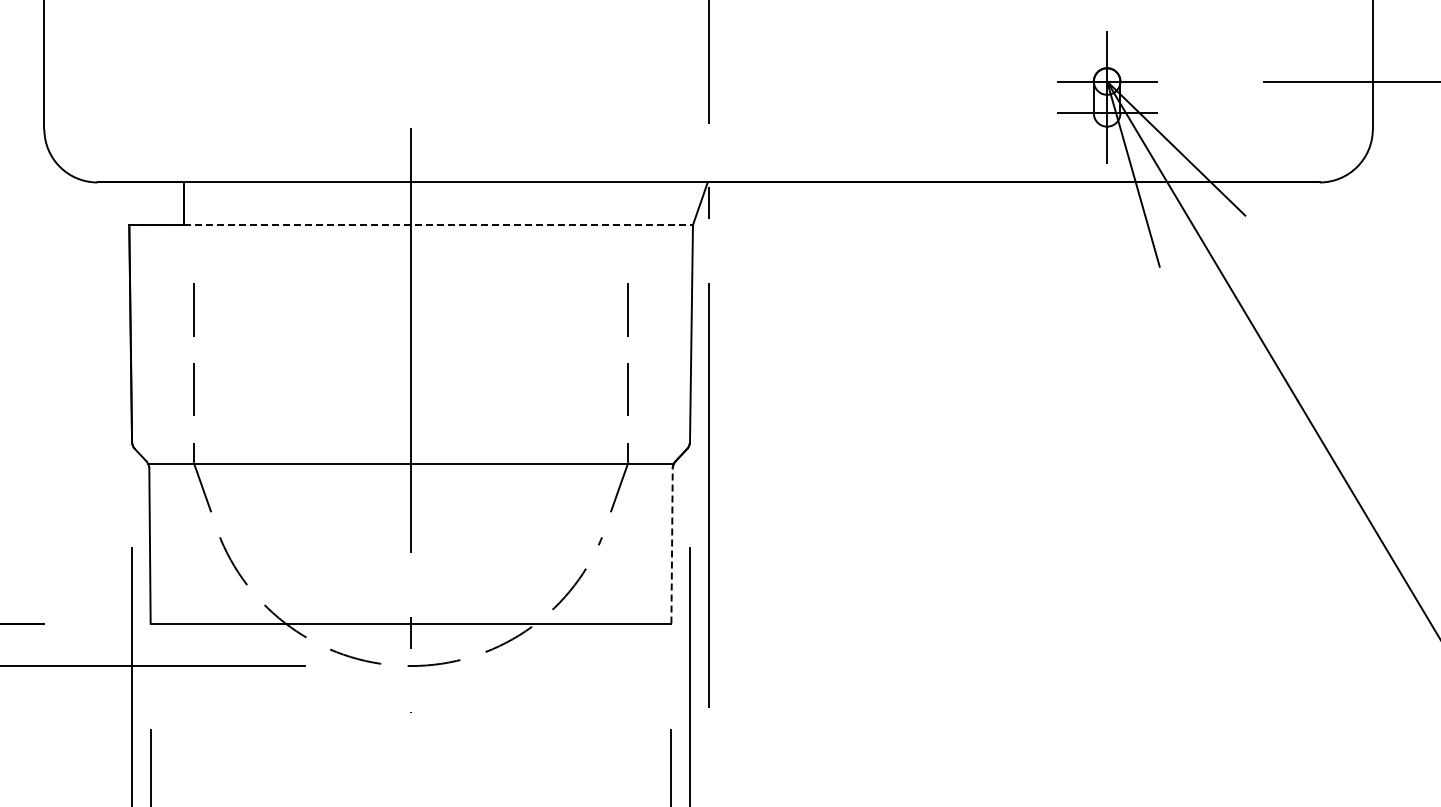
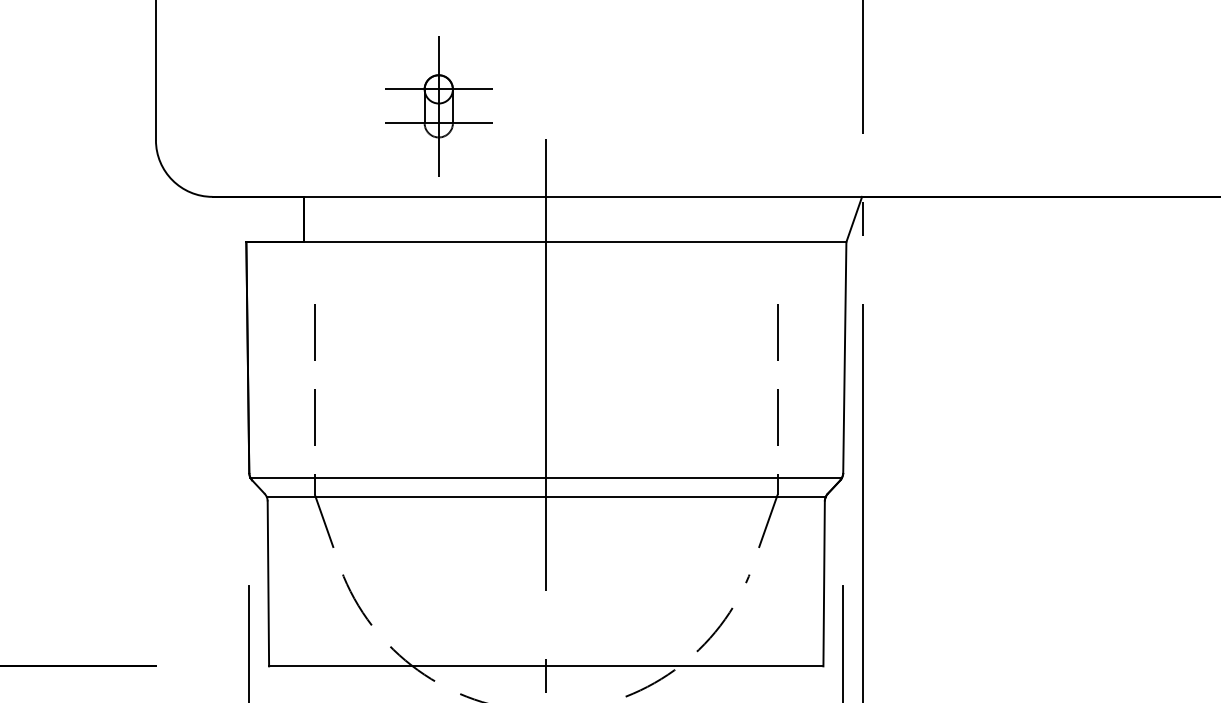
part: (310, 97) -> (439, 106), added
line: (411, 225) -> (546, 242), dashed -> solid
line: (411, 446) -> (546, 477), added
line: (672, 546) -> (824, 584), dashed -> solid

